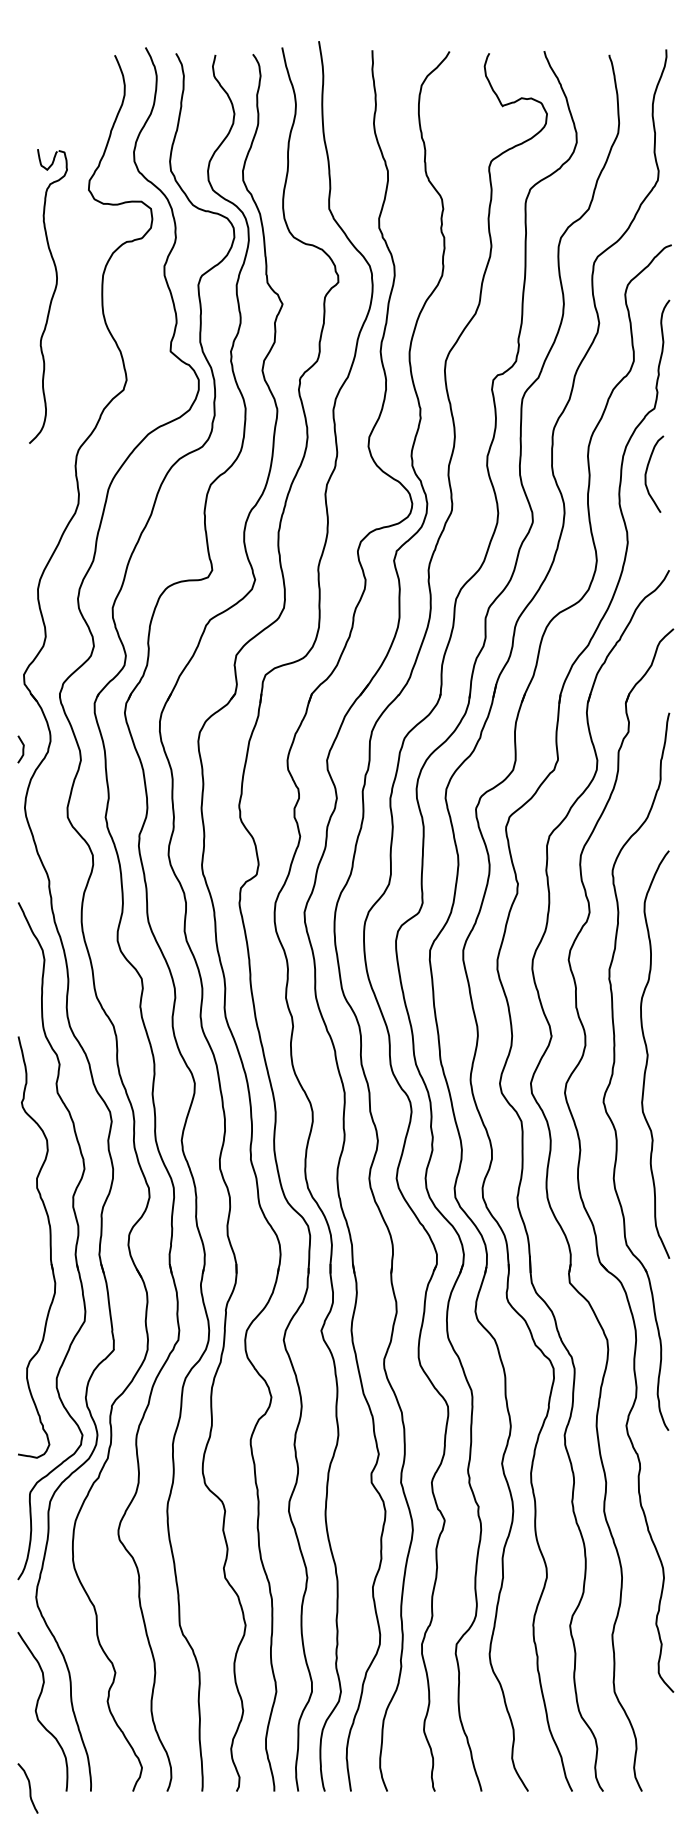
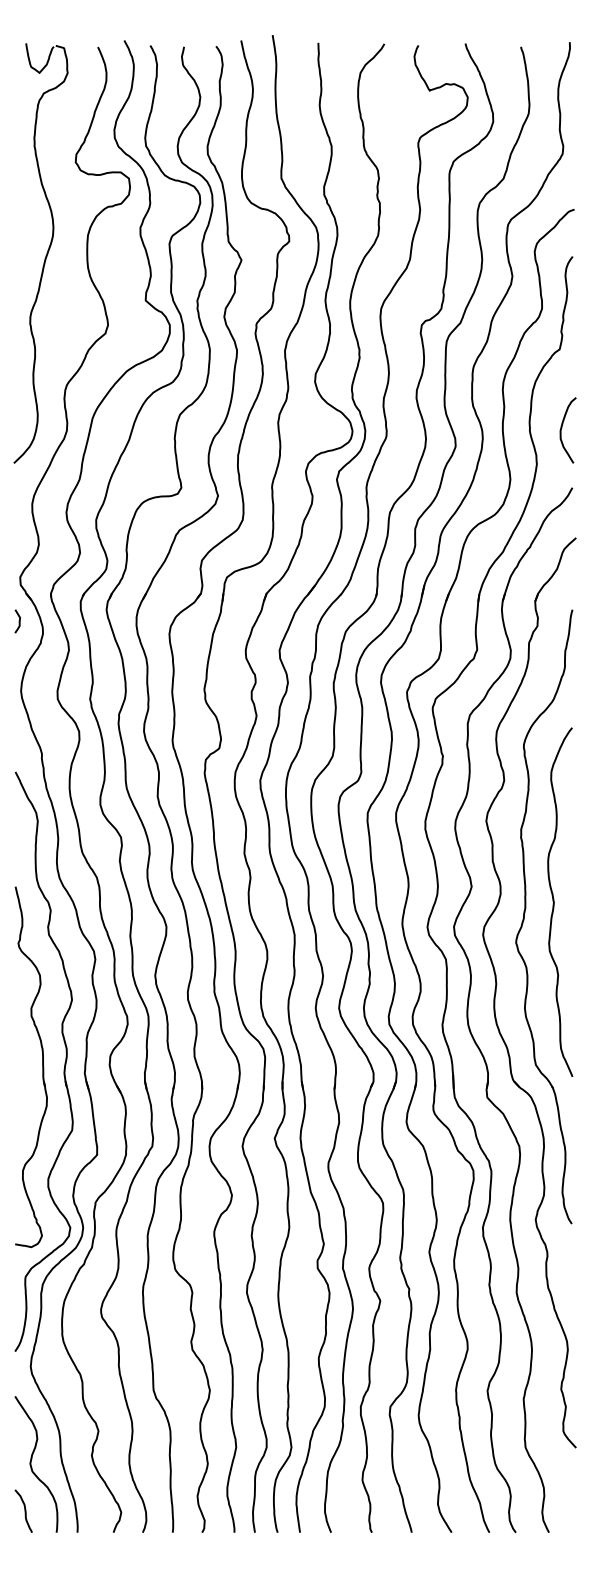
part: (48, 296) -> (41, 253), size x1.67
curve: (647, 471) -> (562, 428), moved
curve: (22, 749) -> (18, 621), moved
curve: (29, 1788) -> (24, 1511), moved

